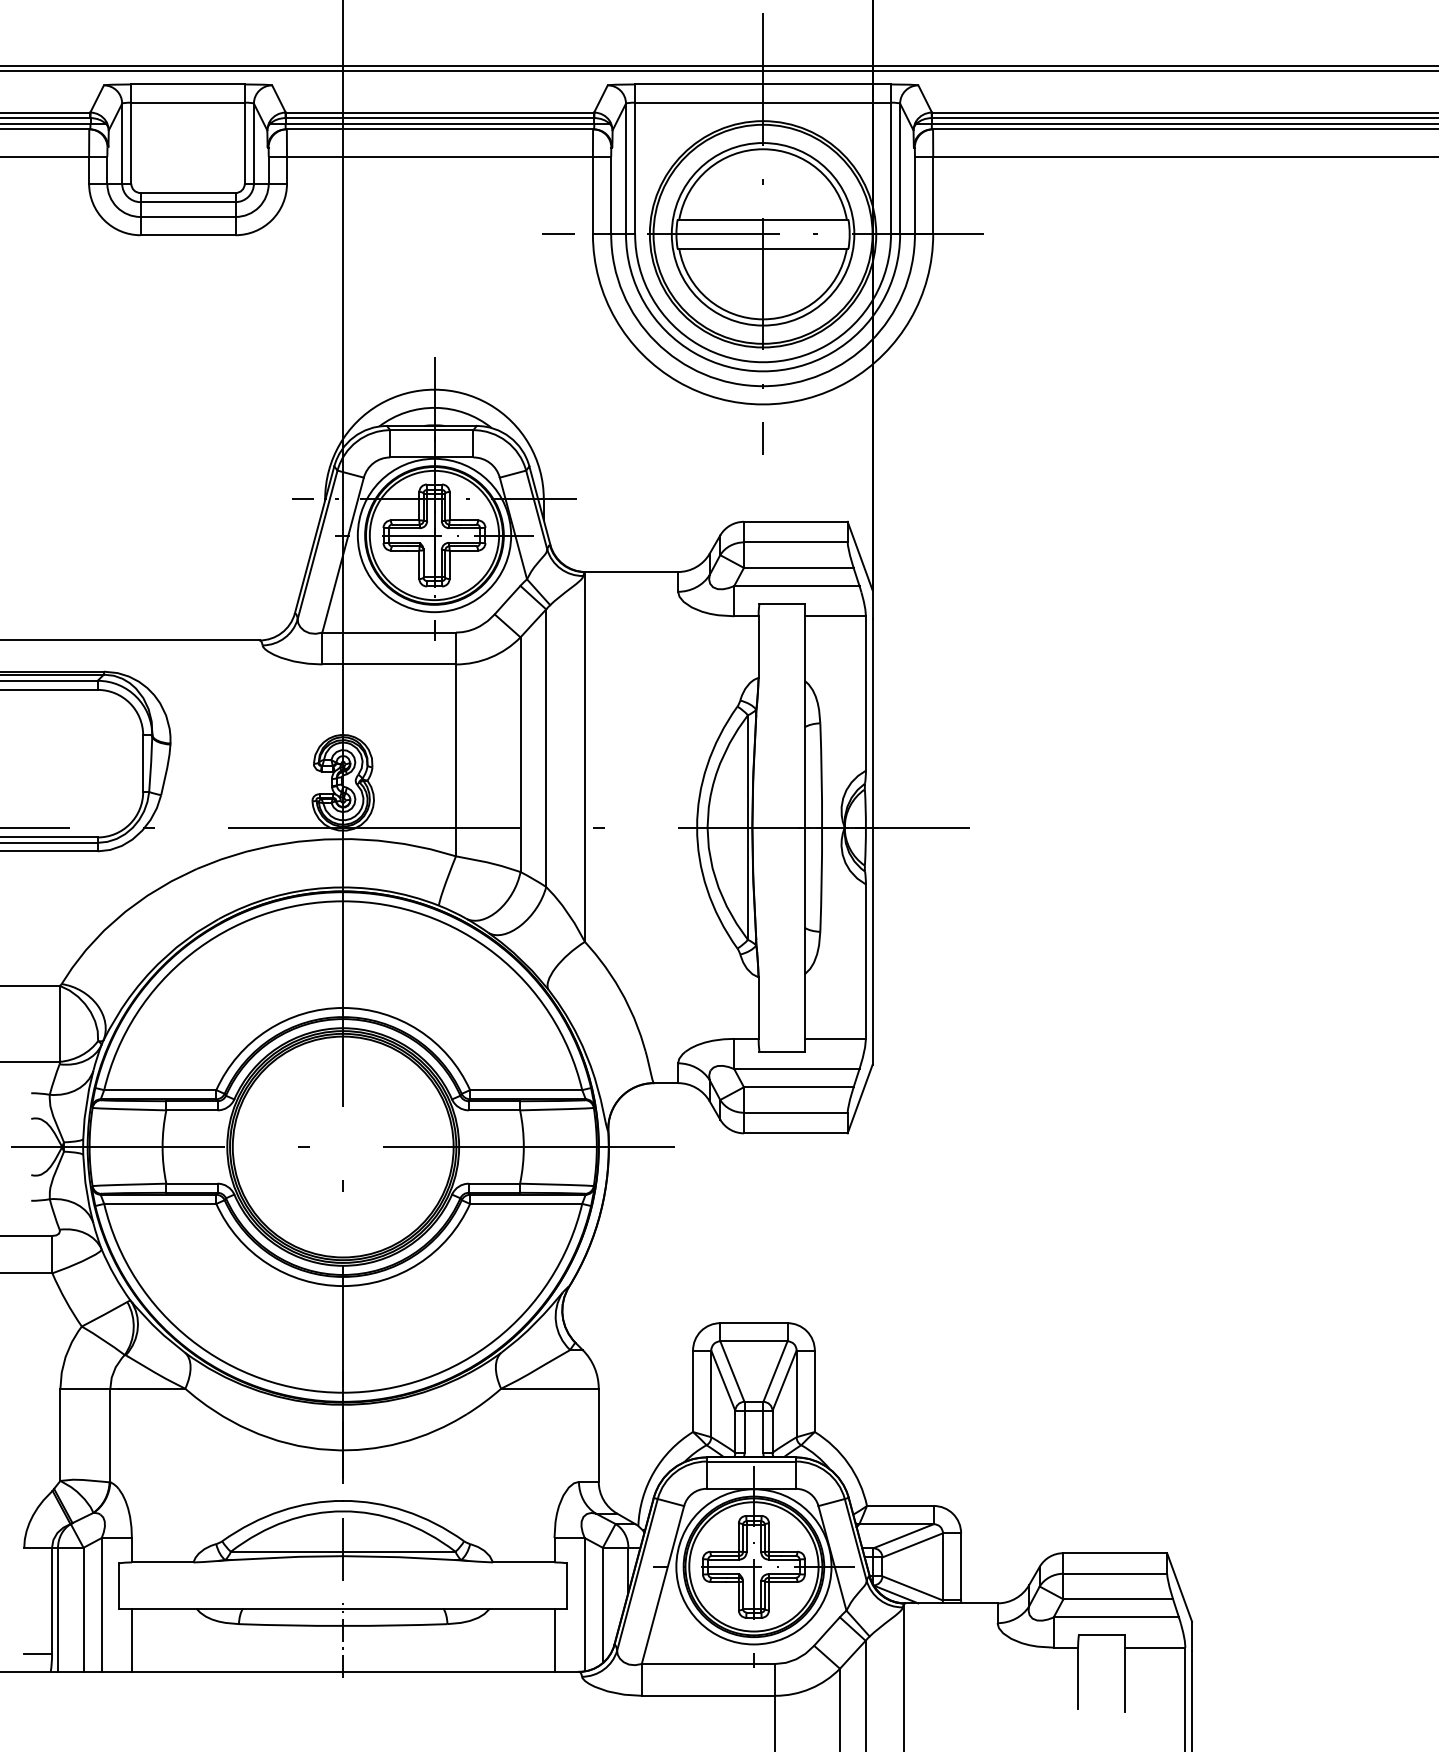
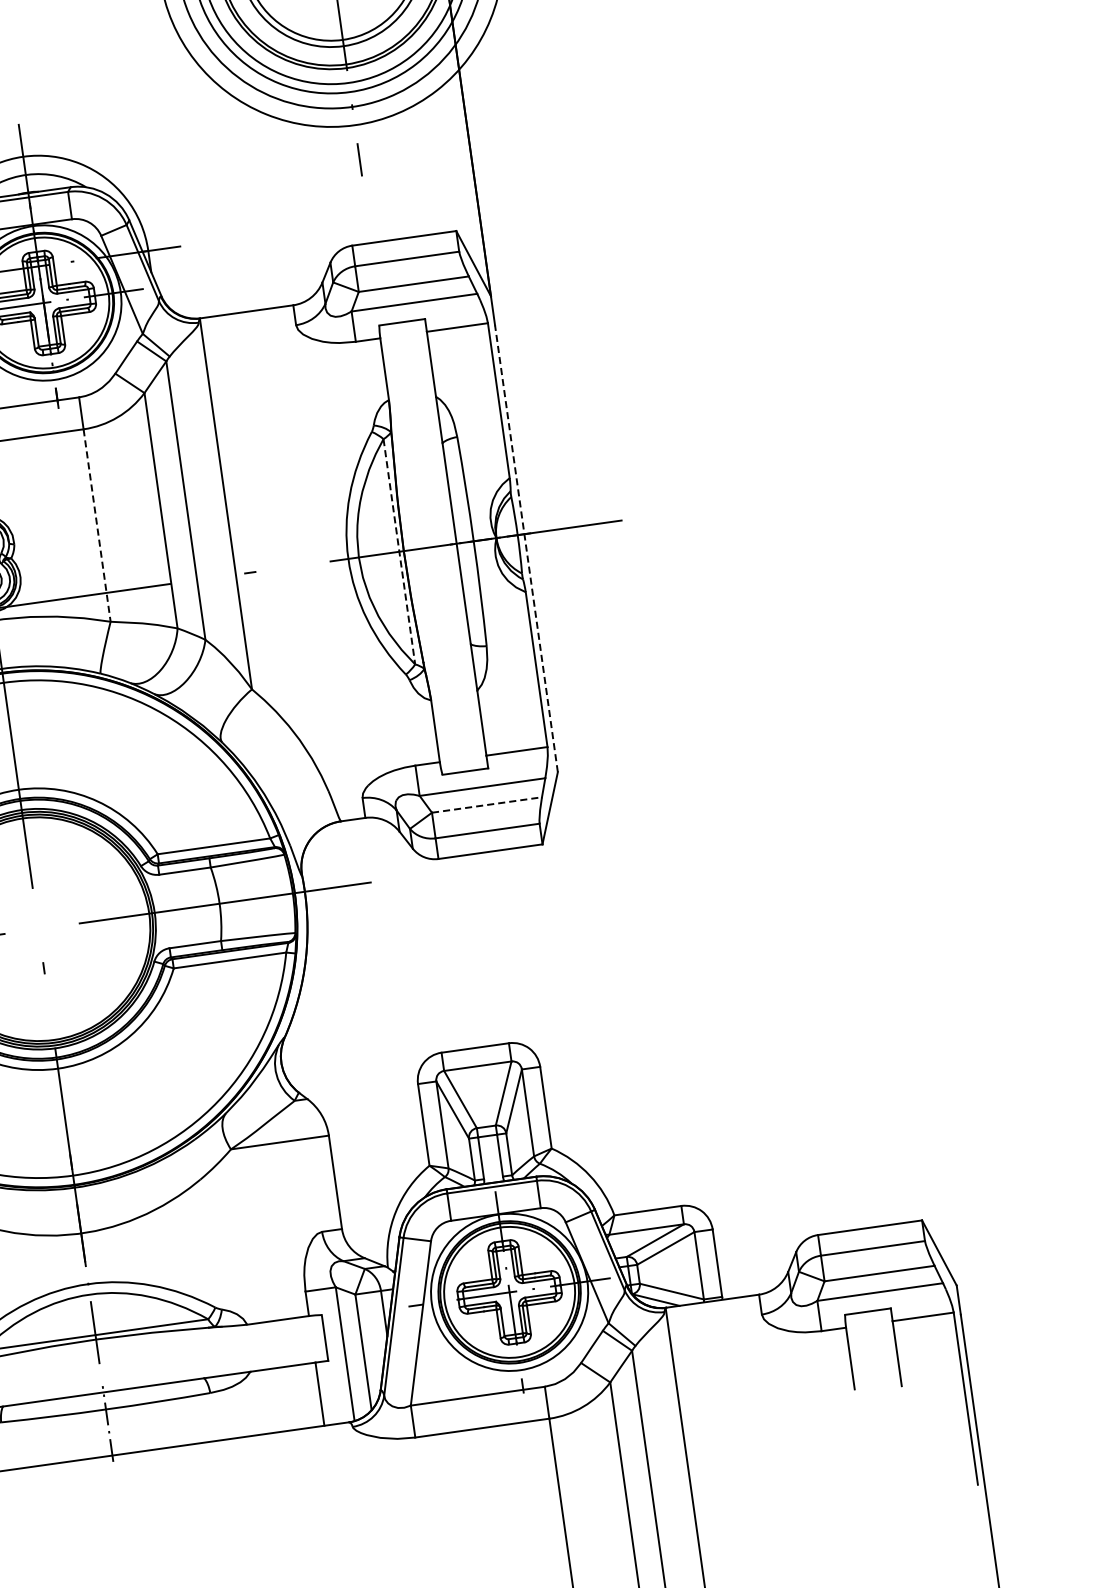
line: (456, 760) -> (97, 525), solid -> dashed
line: (747, 828) -> (399, 552), solid -> dashed
line: (872, 842) -> (526, 549), solid -> dashed
line: (798, 1087) -> (486, 805), solid -> dashed

